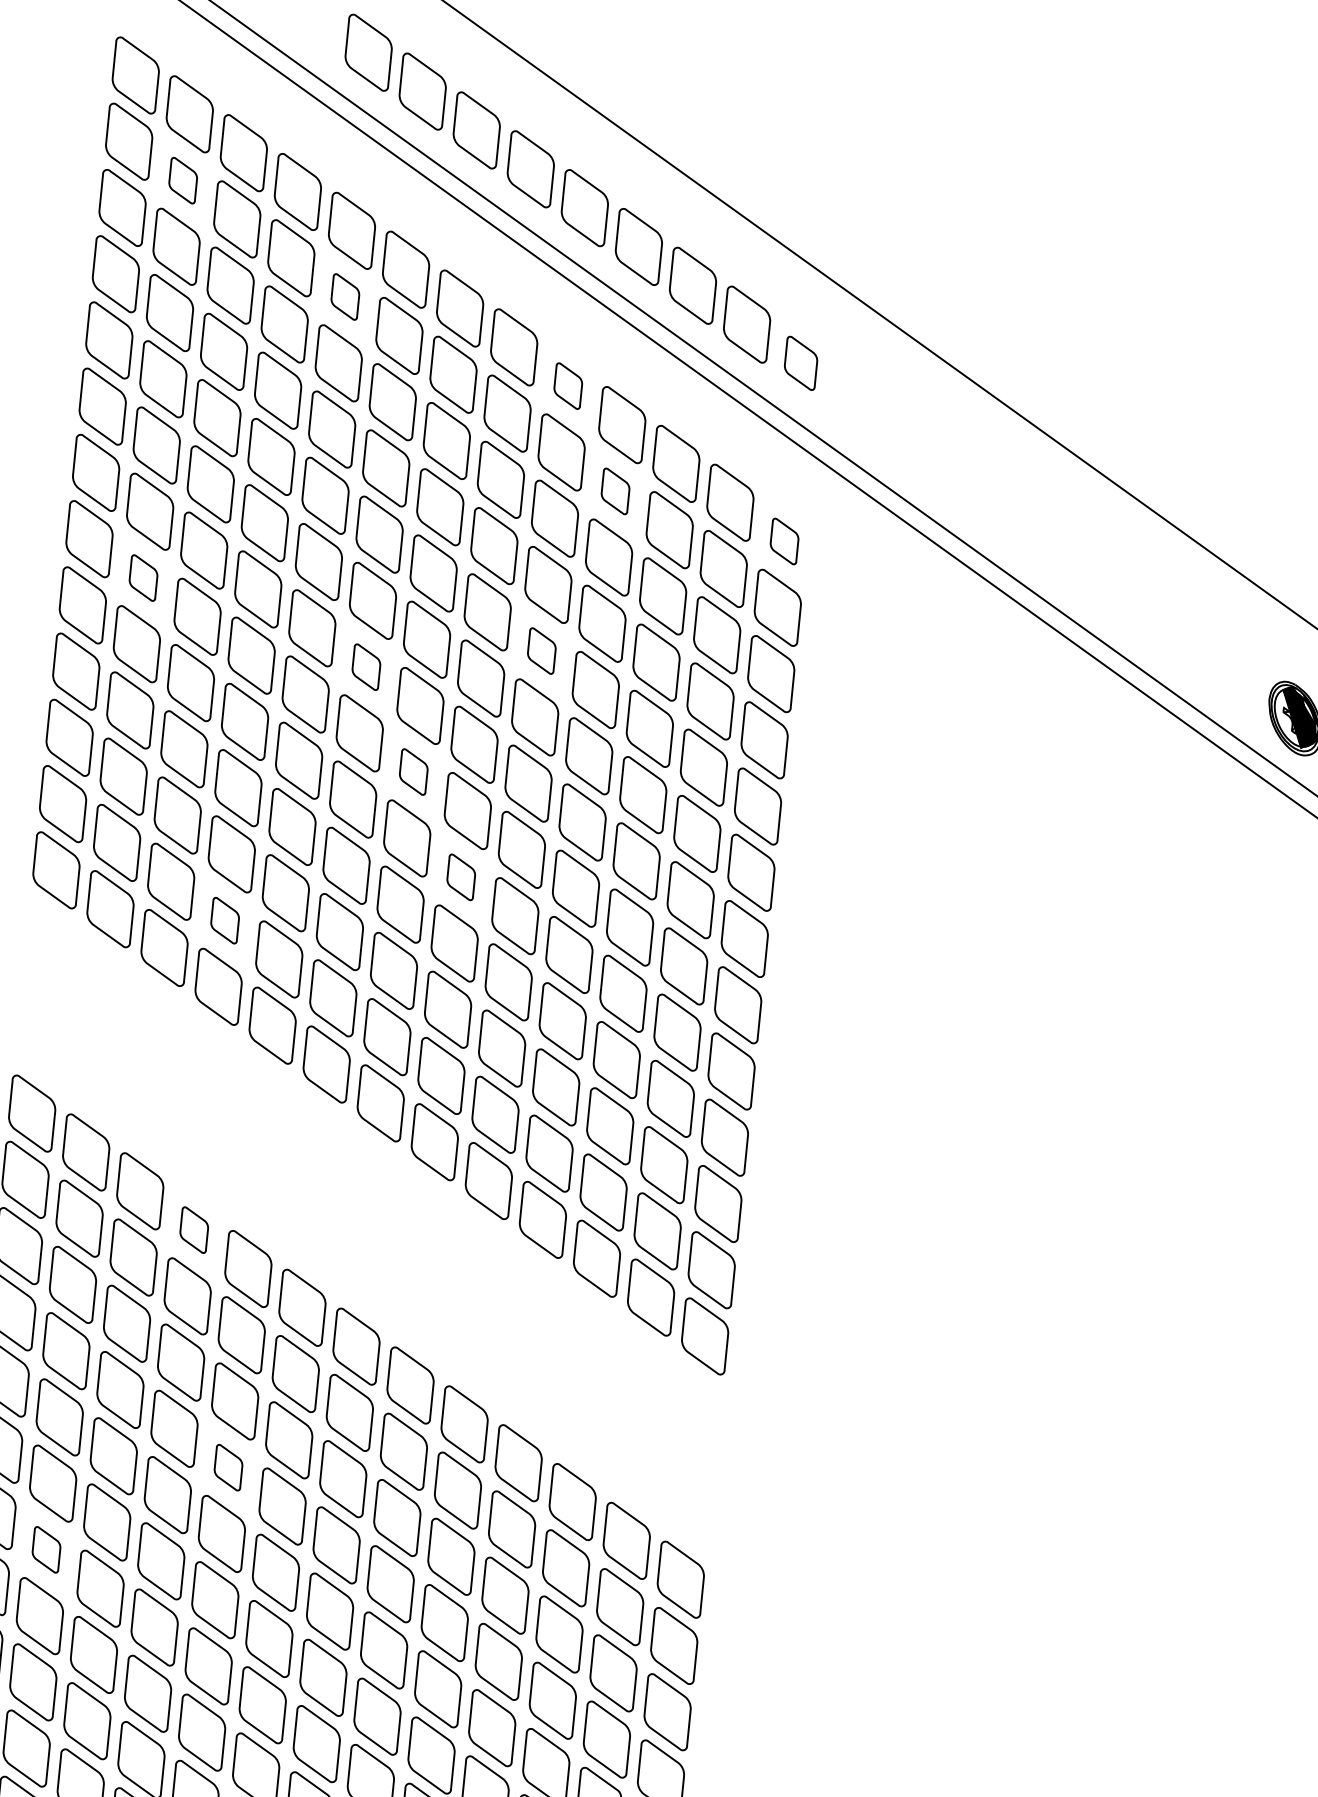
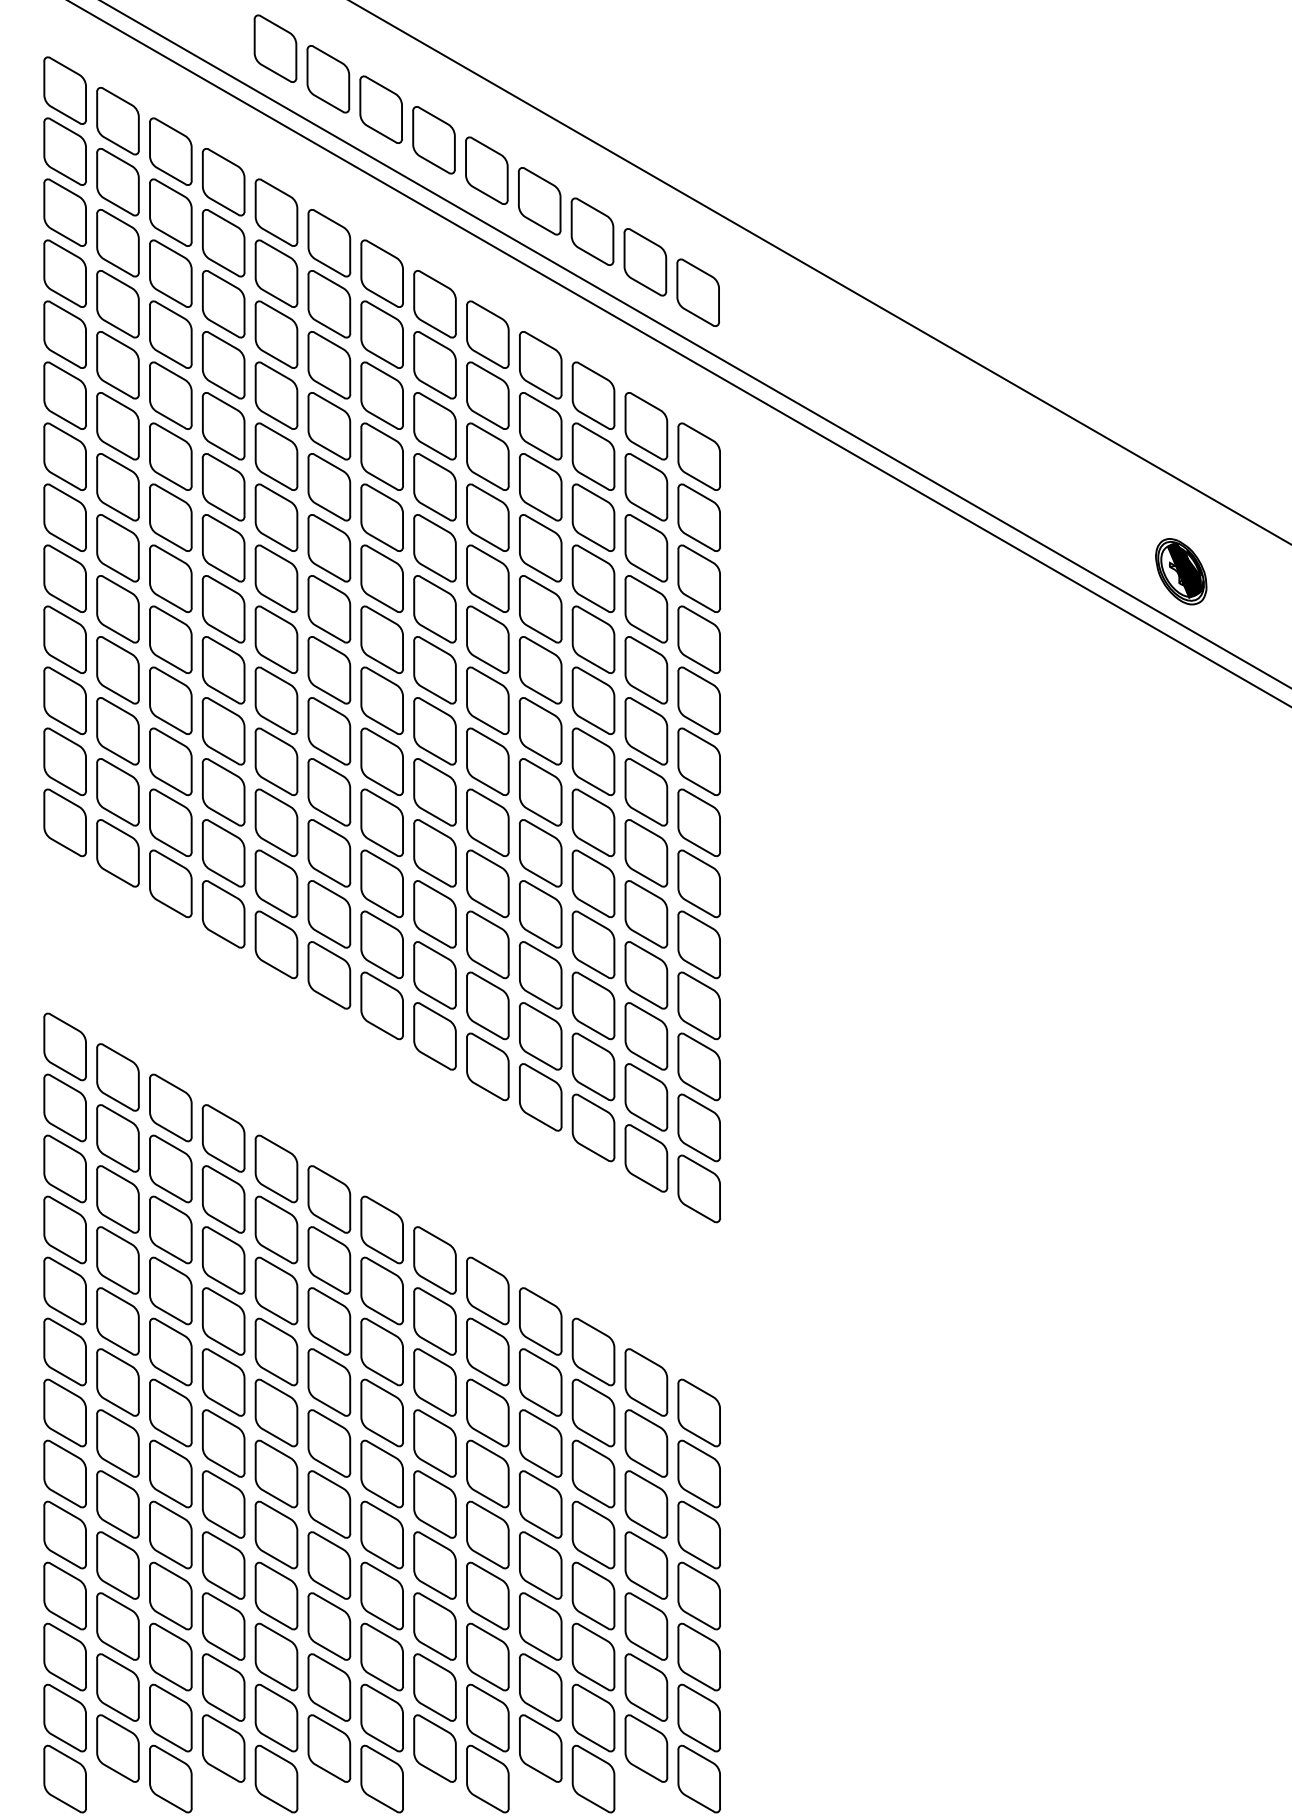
part: (182, 180) -> (117, 182), size x1.67
part: (345, 296) -> (276, 273), size x1.67
part: (800, 363) -> (697, 292), size x1.43
part: (567, 385) -> (487, 334), size x1.67
part: (615, 491) -> (540, 426), size x1.67
part: (784, 541) -> (699, 456), size x1.67
part: (142, 578) -> (117, 548), size x1.67
part: (541, 650) -> (487, 578), size x1.67
part: (366, 667) -> (329, 609), size x1.67
part: (413, 771) -> (381, 700), size x1.67
part: (460, 877) -> (434, 792), size x1.67
part: (225, 920) -> (223, 853), size x1.67
part: (194, 1230) -> (223, 1138), size x1.67
part: (228, 1467) -> (276, 1351), size x1.67
part: (46, 1549) -> (117, 1443), size x1.67

